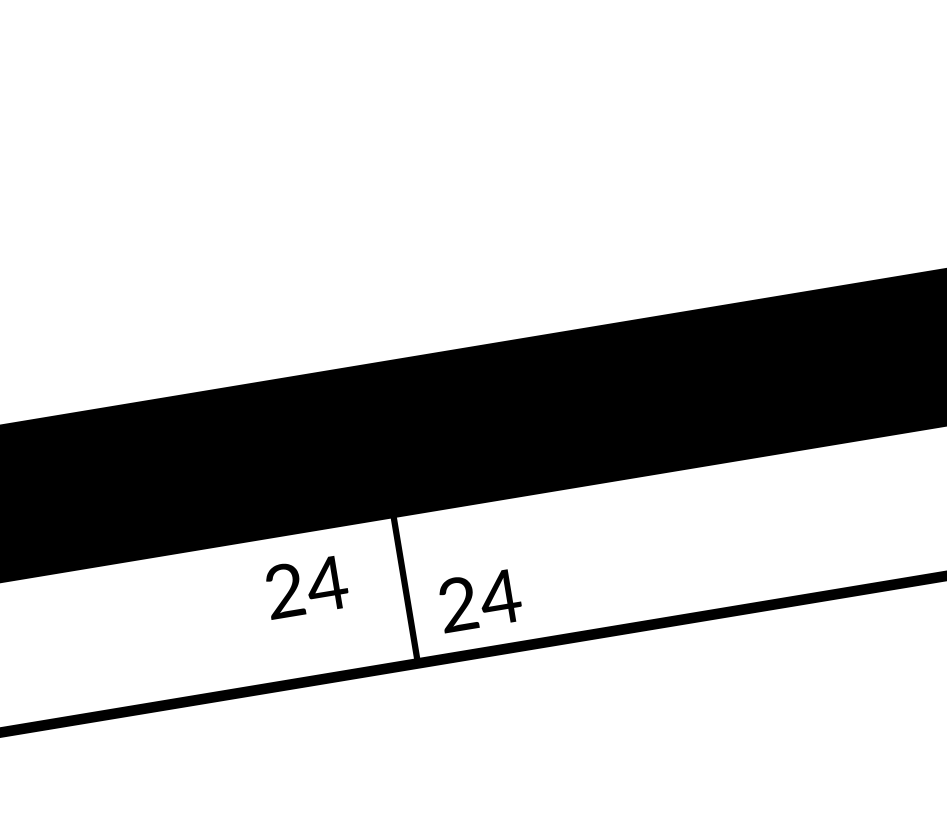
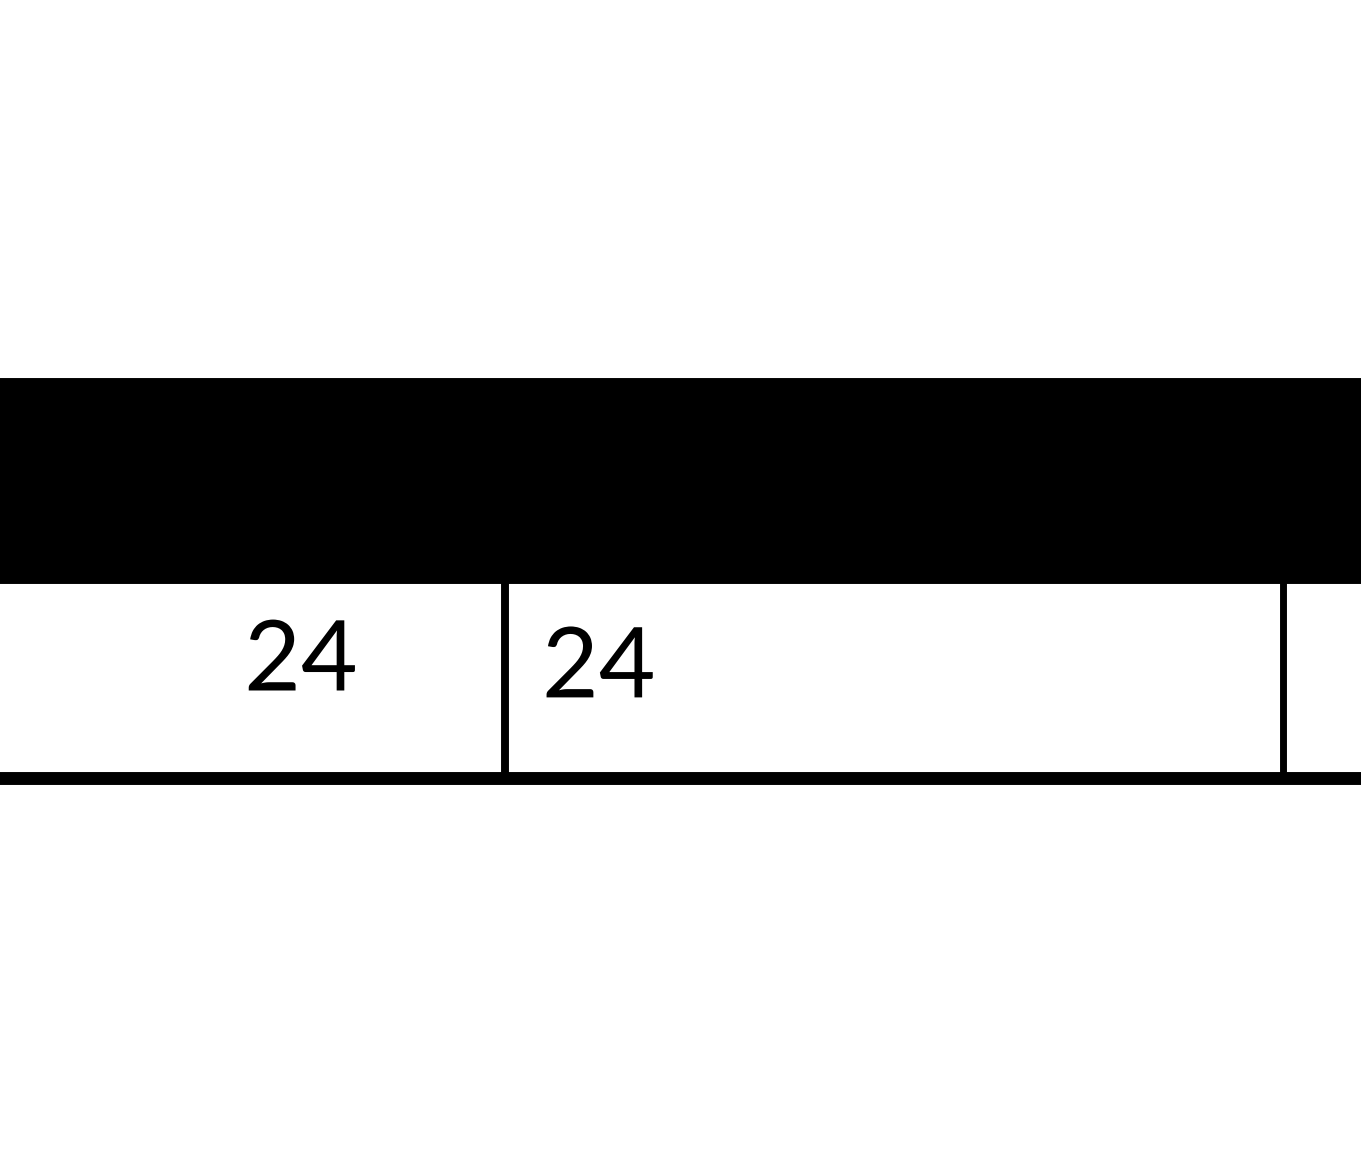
text: (306, 586) -> (301, 654), moved
text: (480, 600) -> (599, 661), moved

